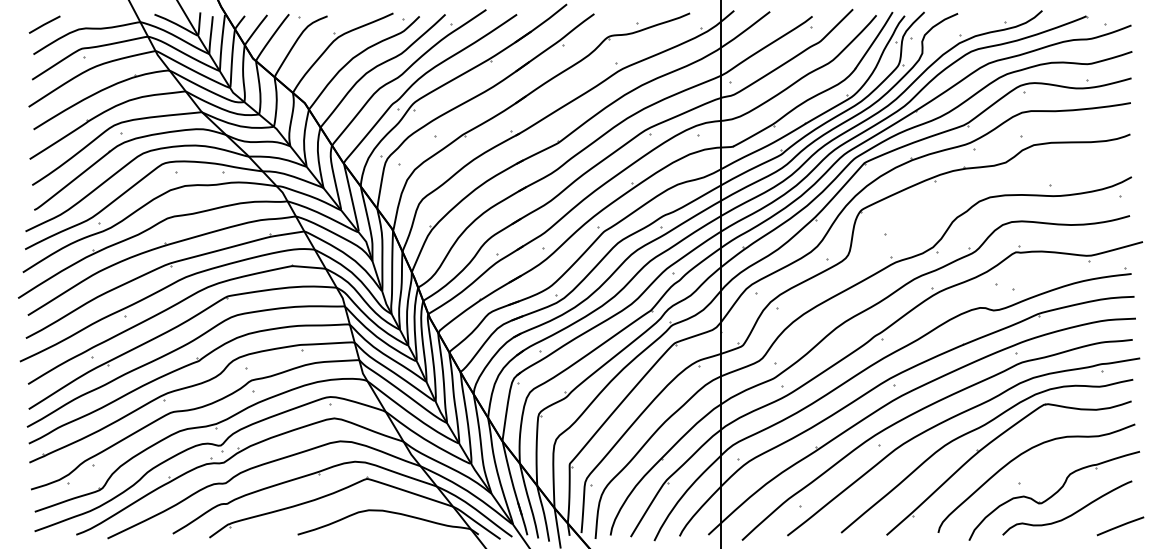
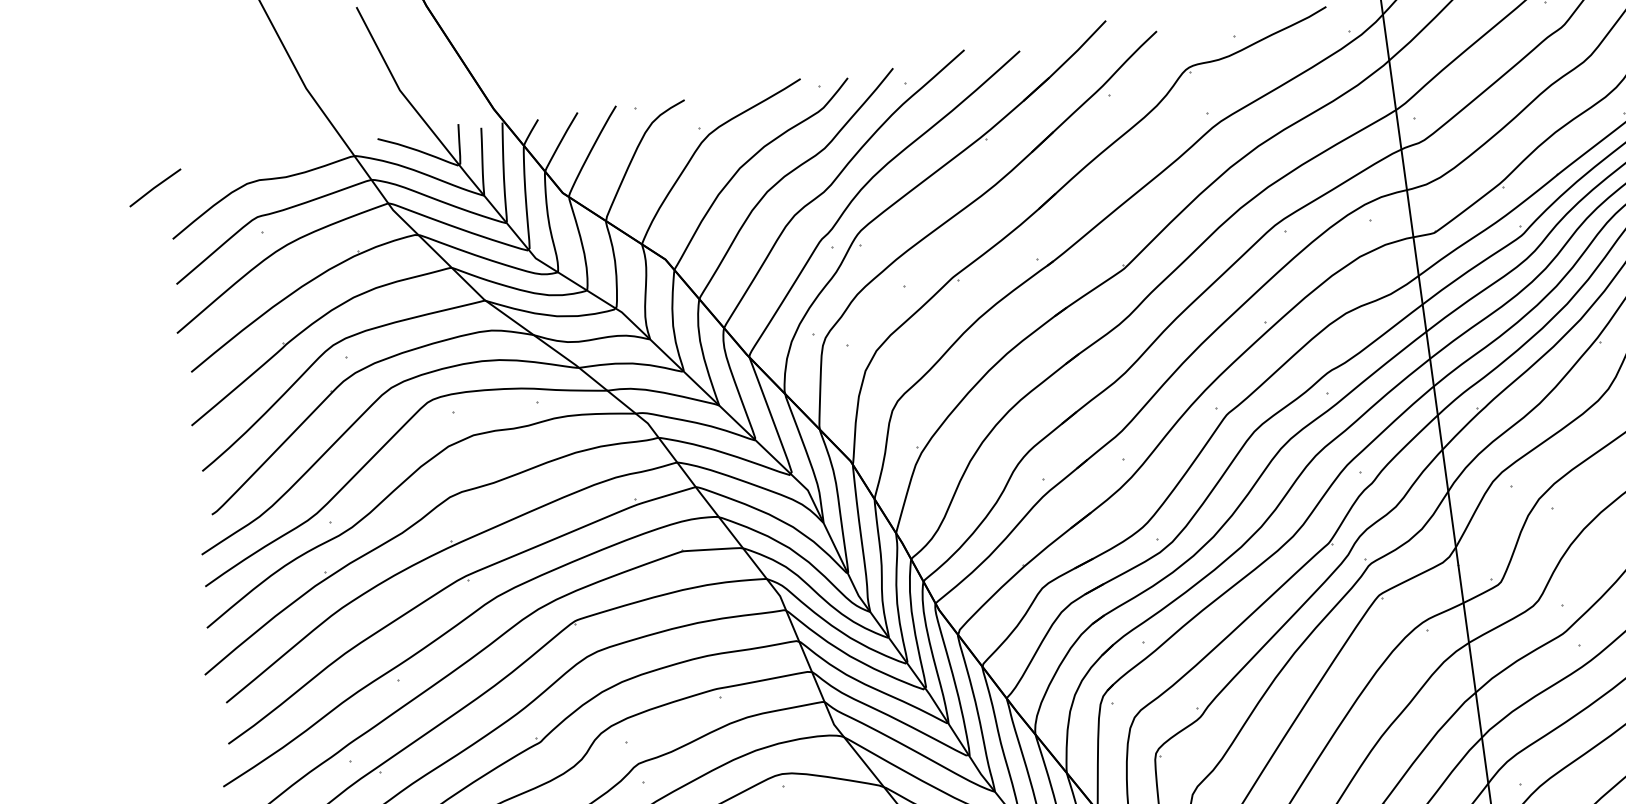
line: (44, 24) -> (154, 187), moved

